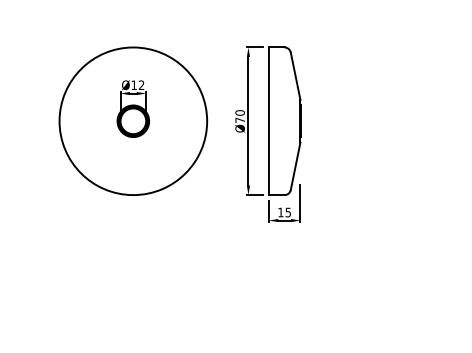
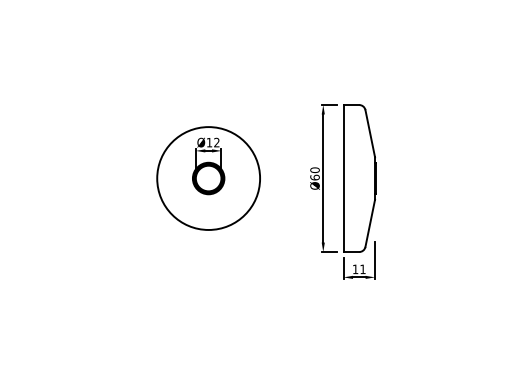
text: (239, 120) -> (314, 177), Ø70 -> Ø60
circle: (133, 121) -> (208, 178), size x0.7
text: (287, 212) -> (362, 269), 15 -> 11

